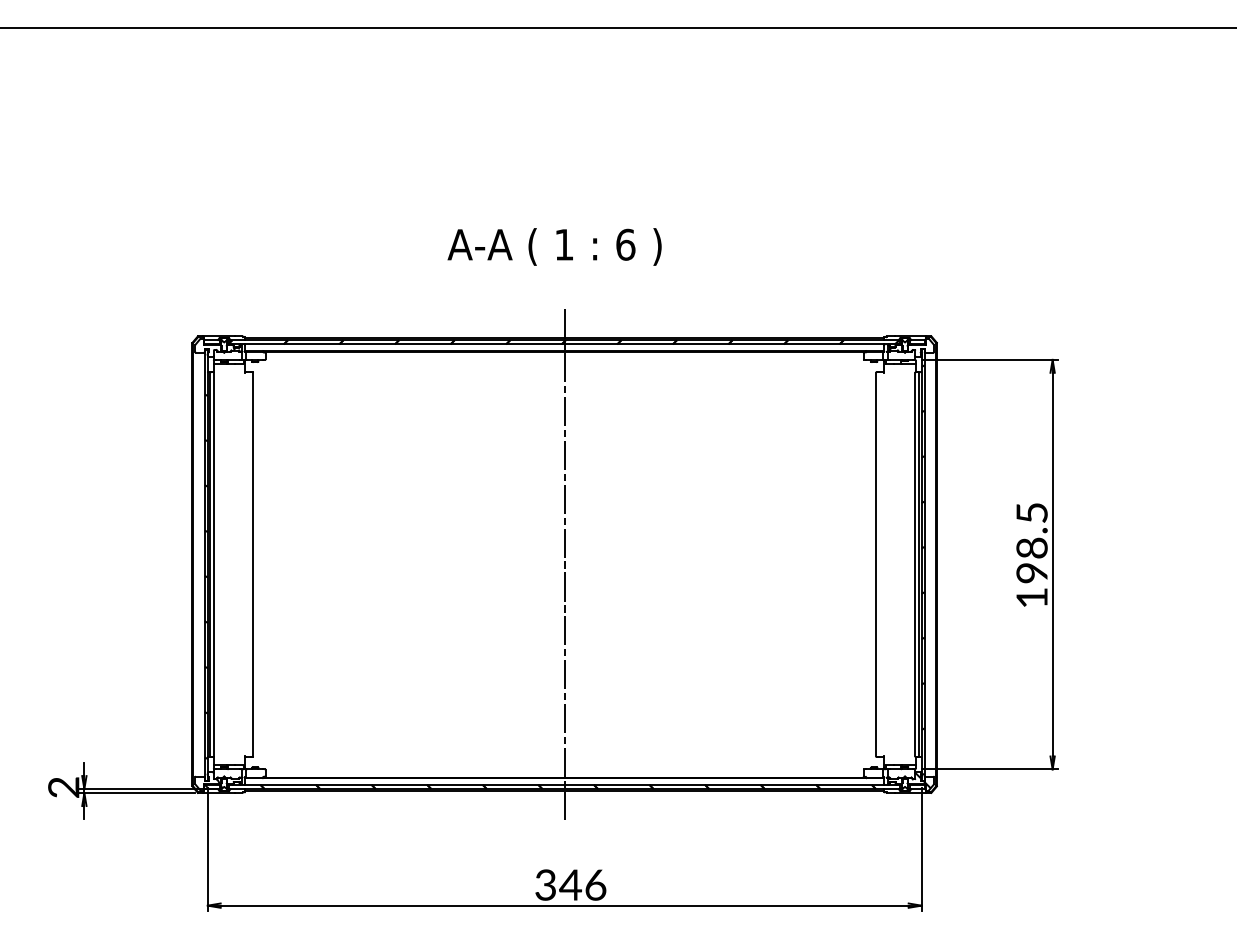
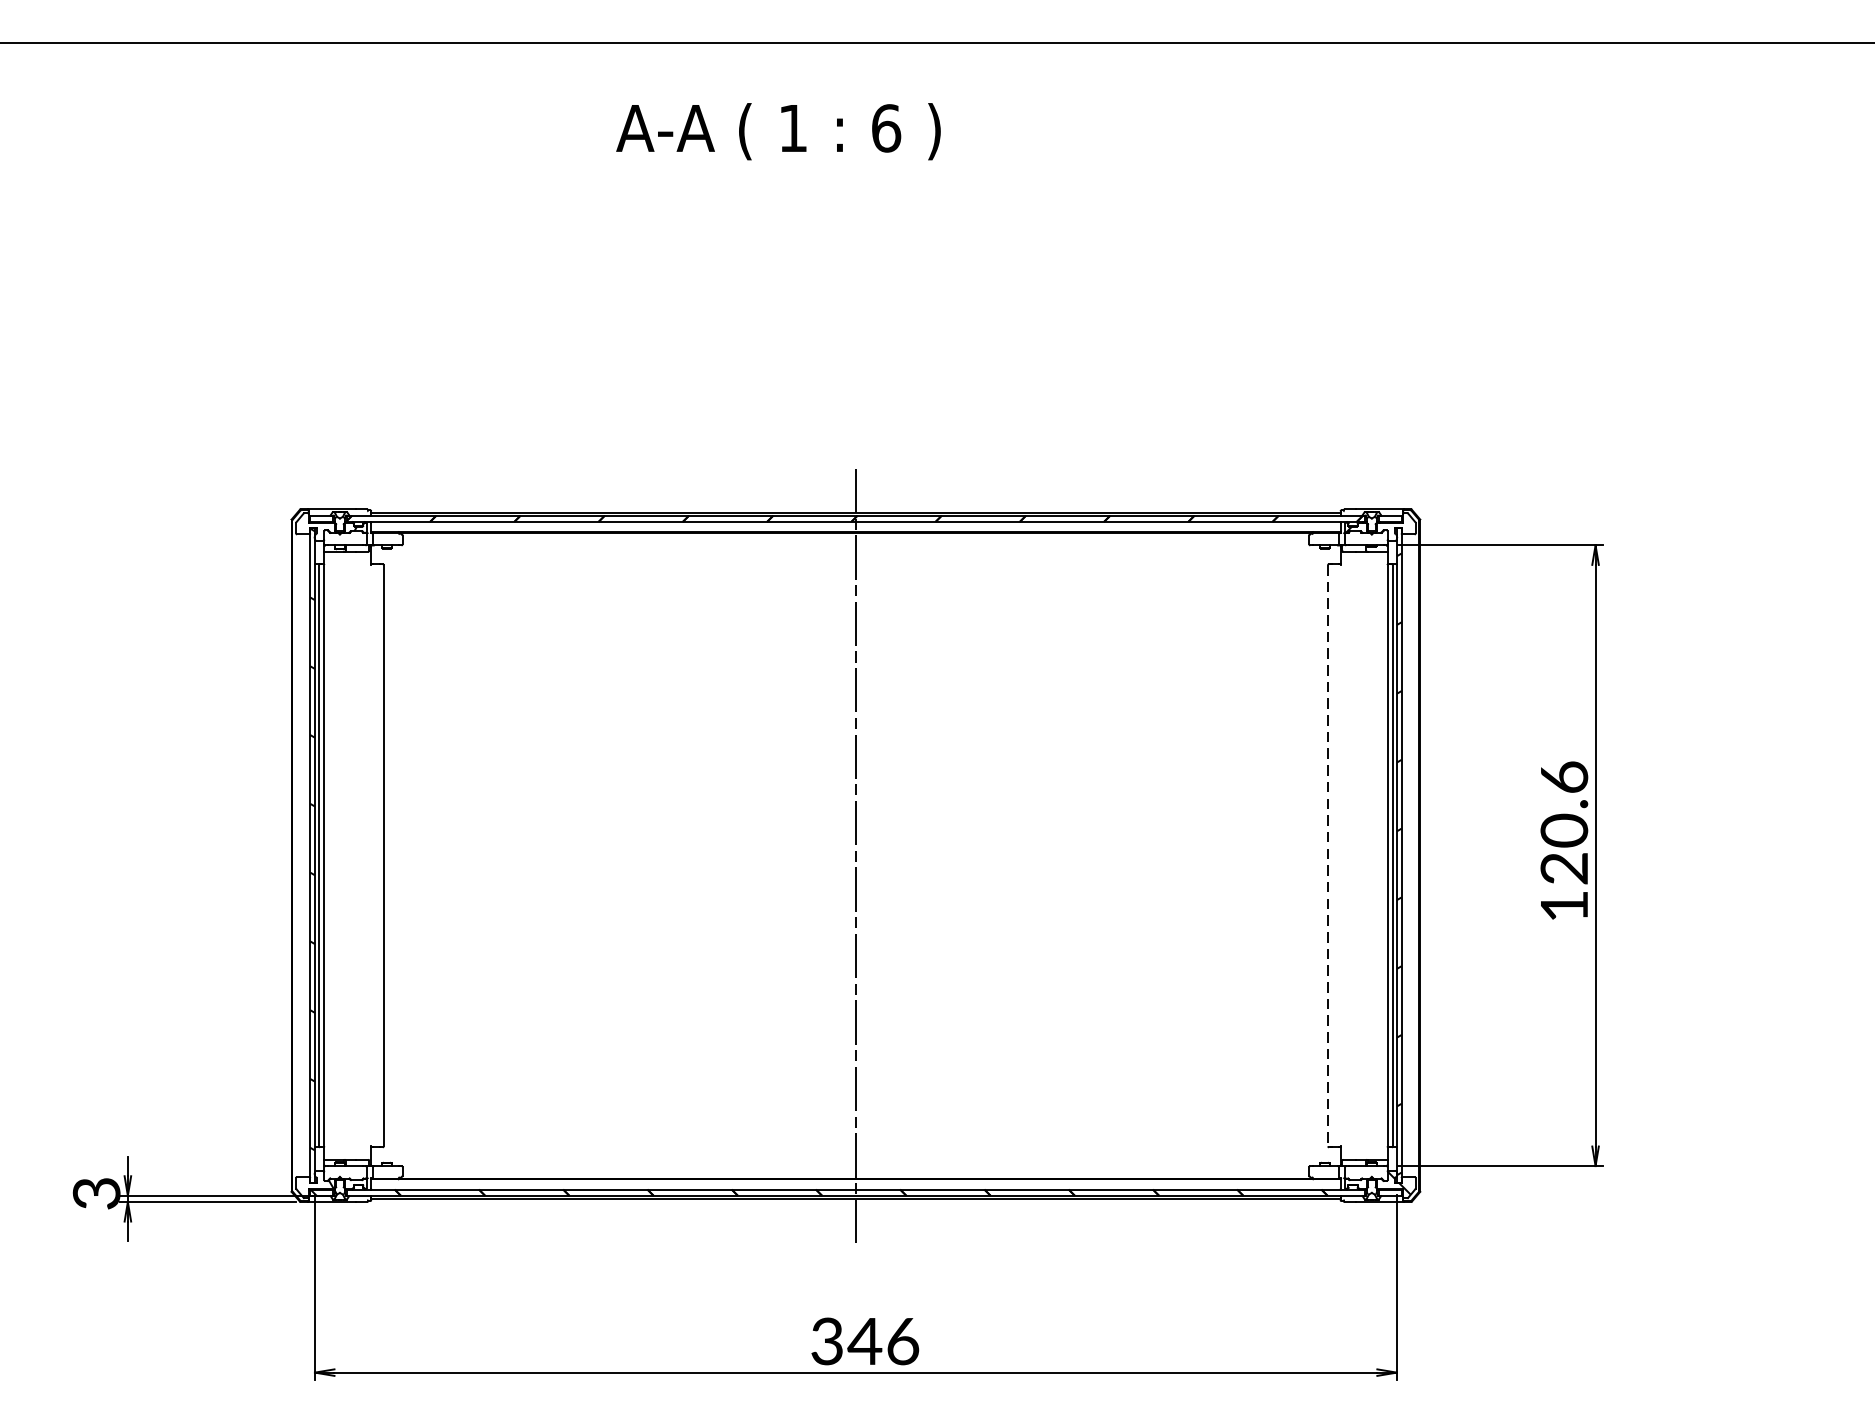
text: (554, 246) -> (778, 130), moved
text: (1031, 542) -> (1563, 822), 198.5 -> 120.6
line: (876, 564) -> (1328, 855), solid -> dashed
text: (64, 787) -> (97, 1193), 2 -> 3

